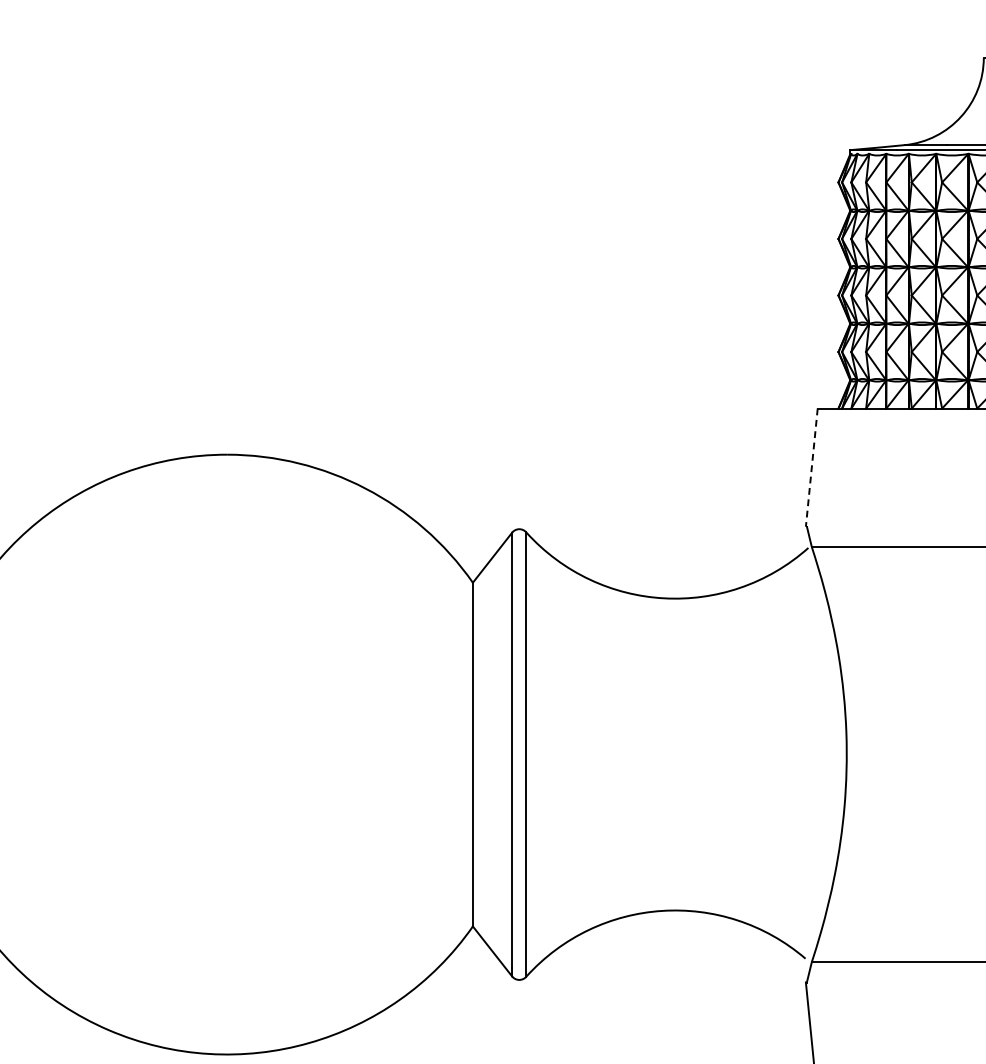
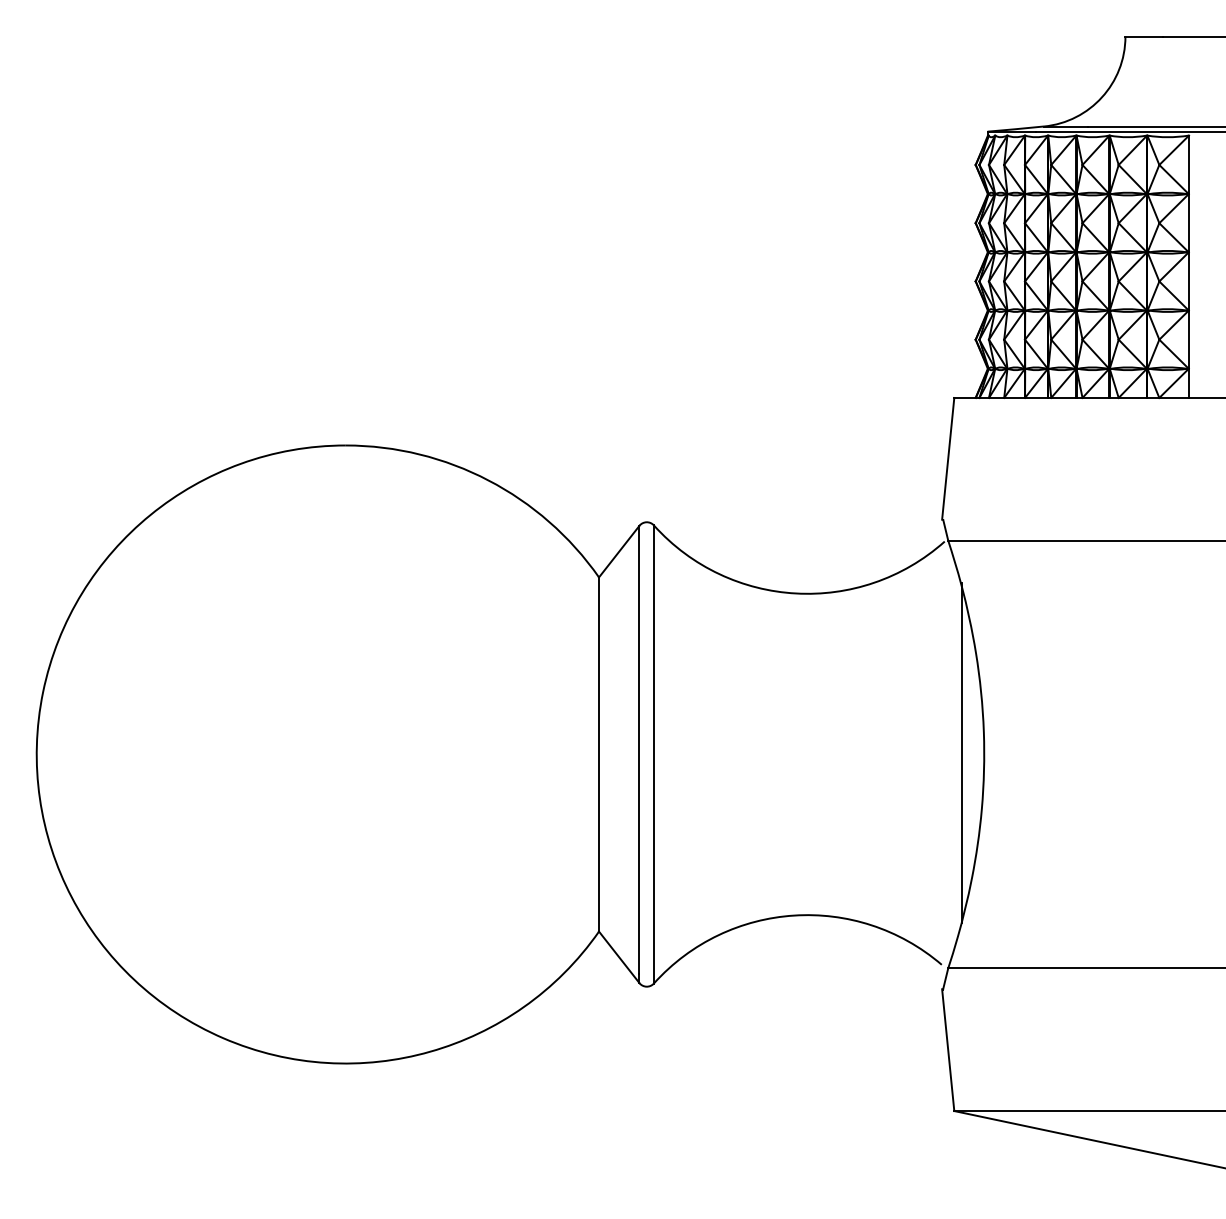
line: (812, 468) -> (948, 459), dashed -> solid
line: (824, 752) -> (961, 752), added

